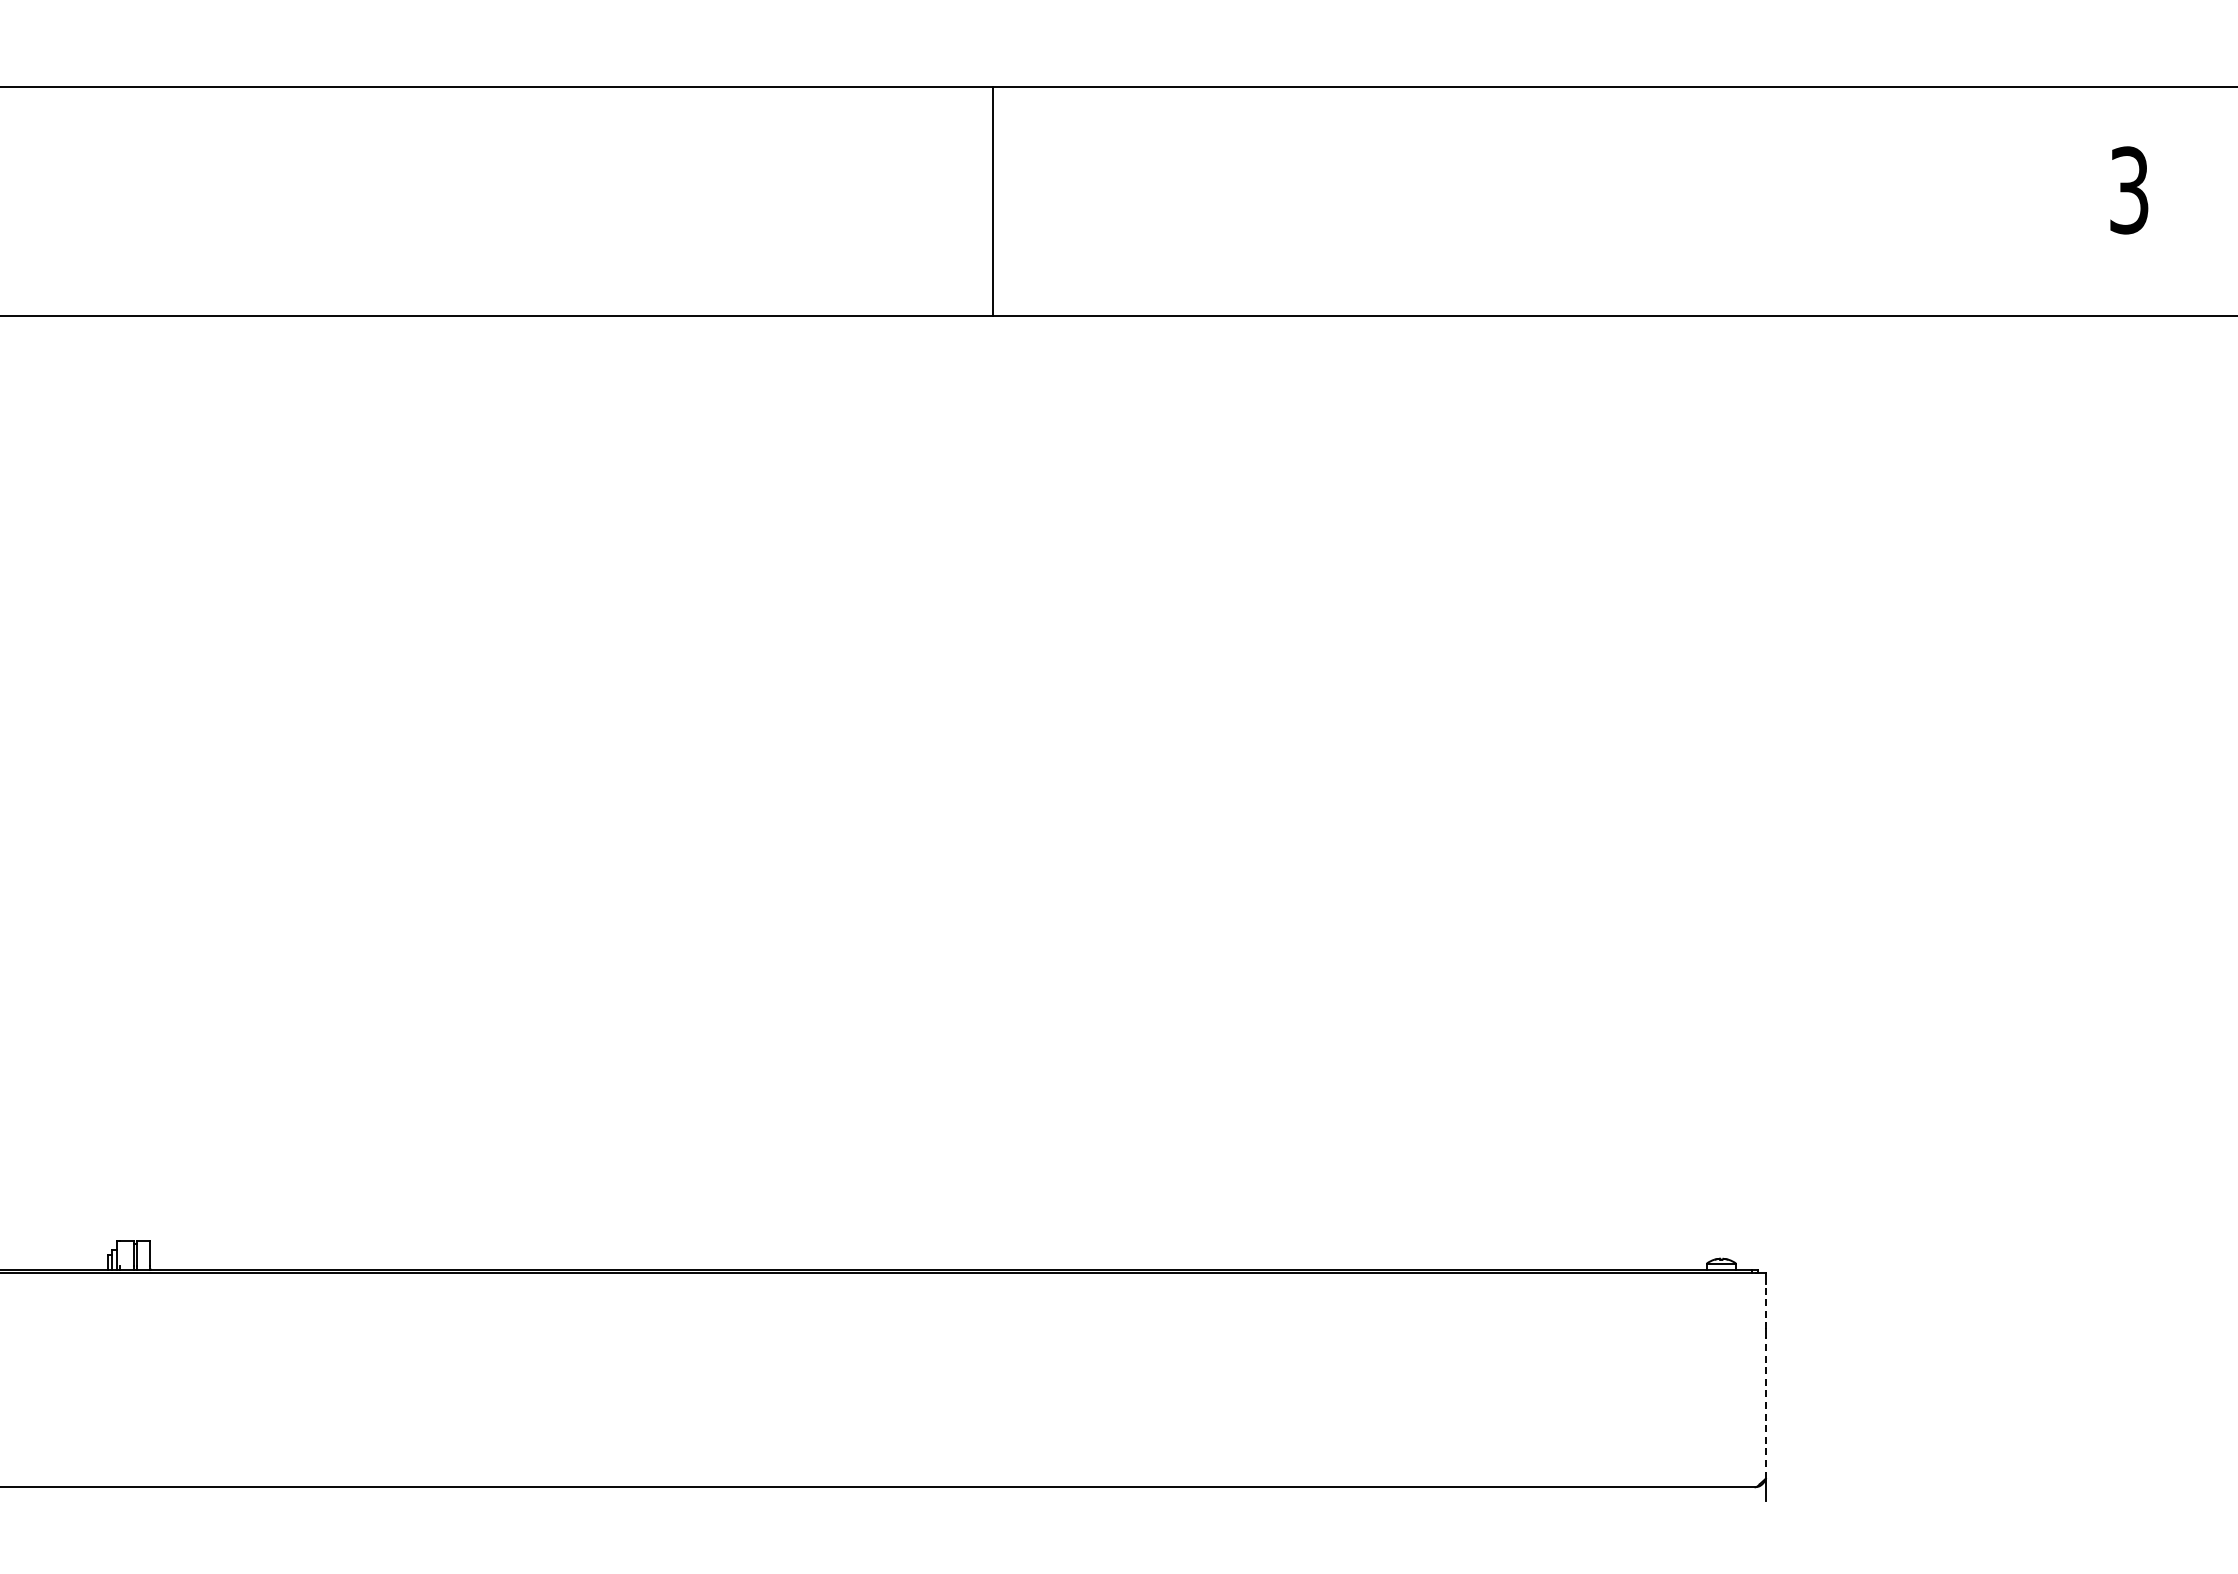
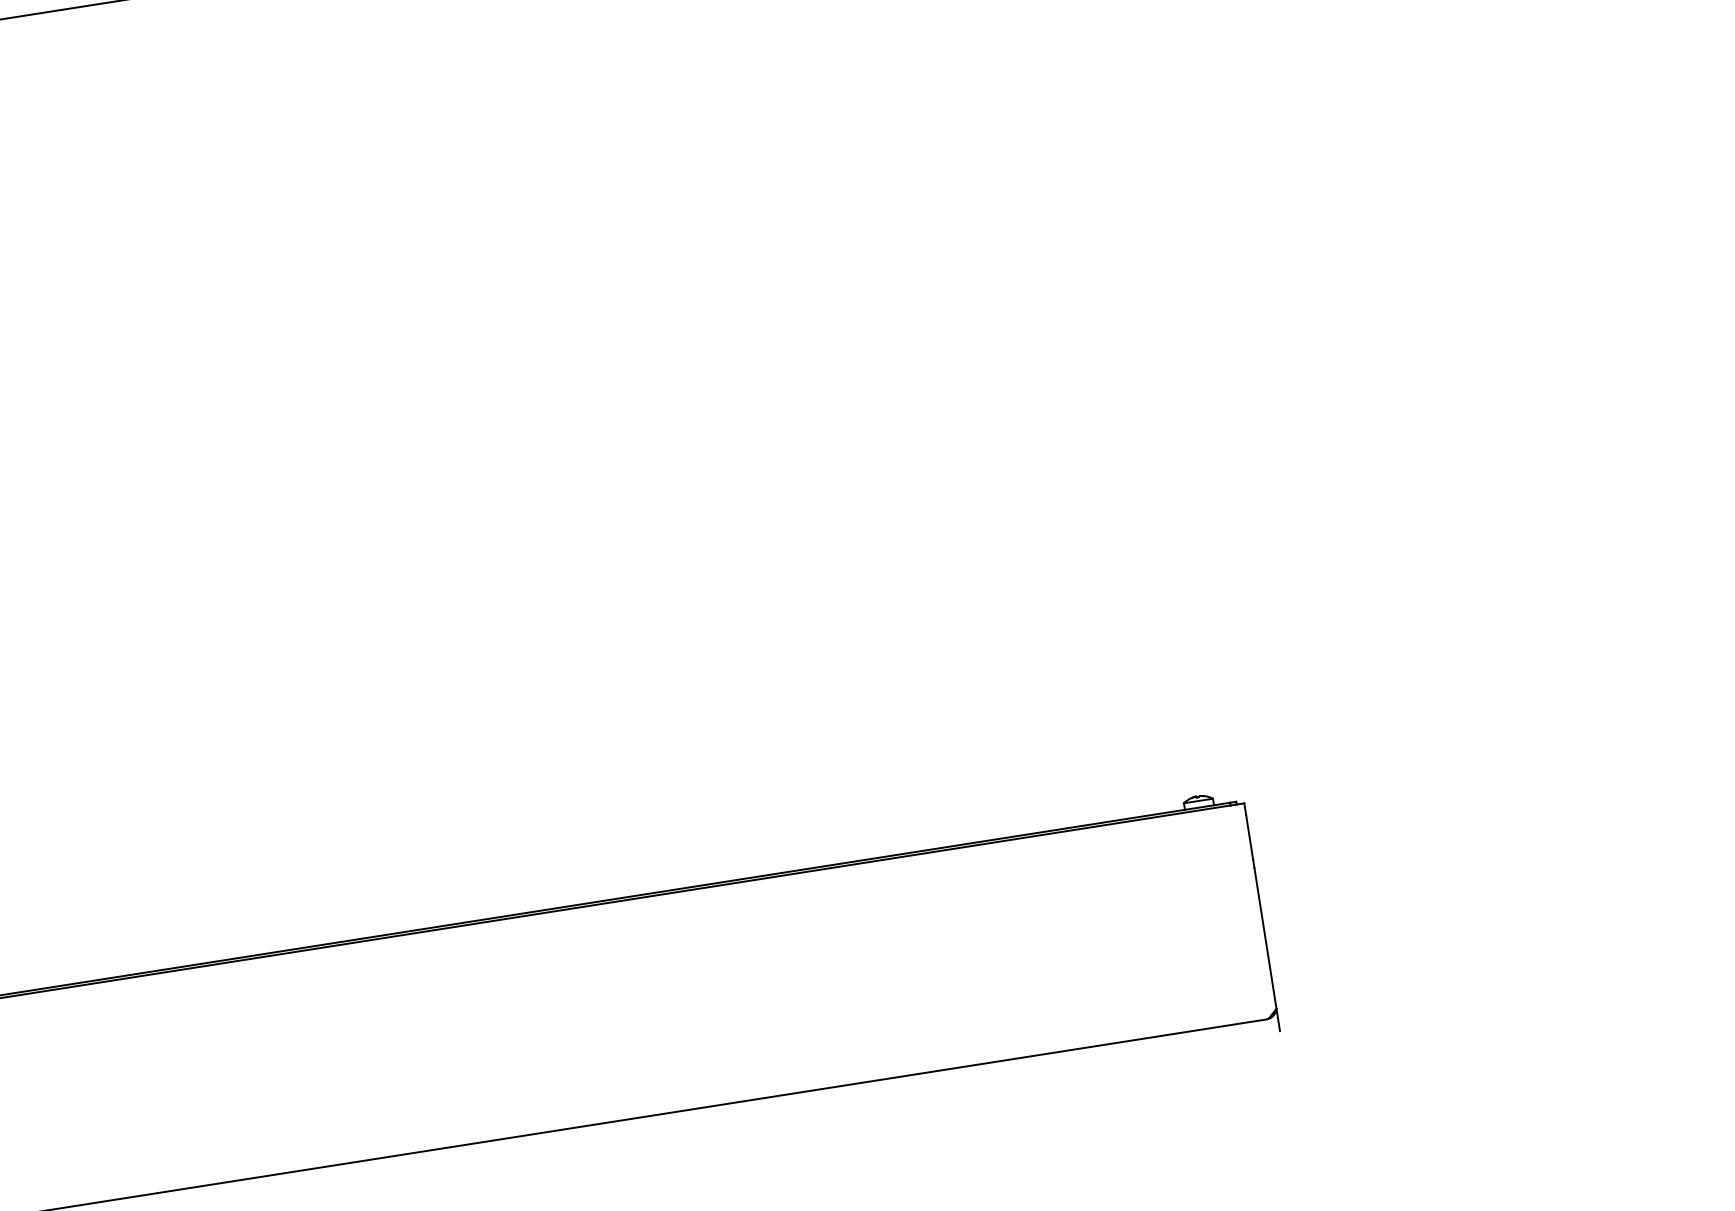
line: (1765, 1306) -> (1249, 837), dashed -> solid
line: (1765, 1408) -> (1265, 938), dashed -> solid

